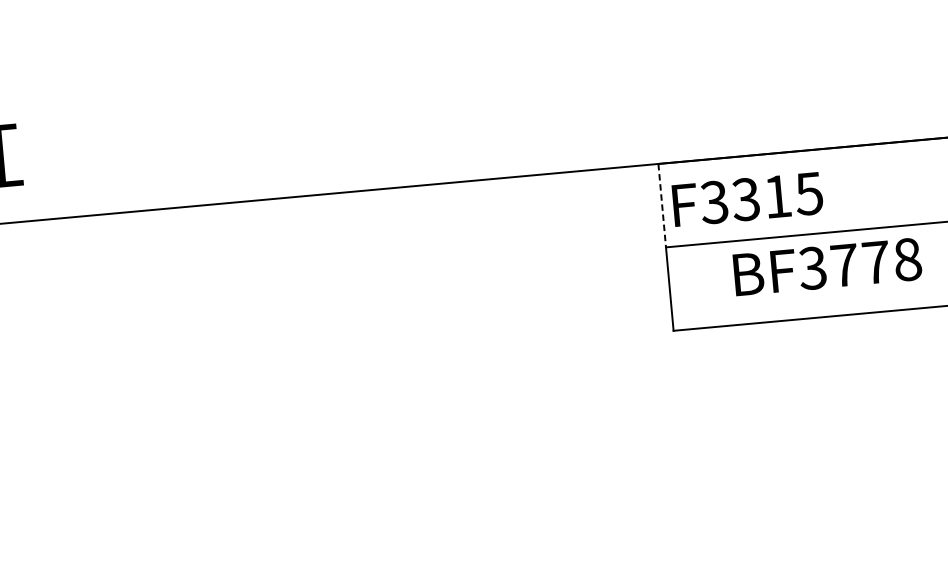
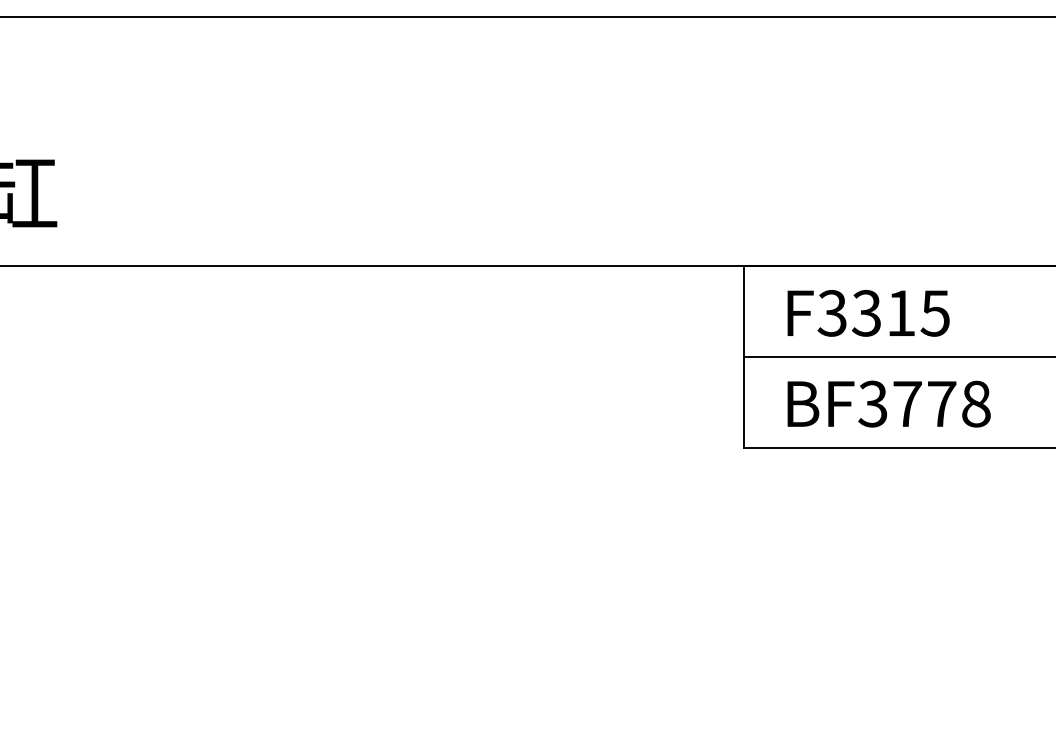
text: (747, 199) -> (868, 313), moved
line: (662, 206) -> (743, 312), dashed -> solid
text: (827, 266) -> (888, 403), moved

